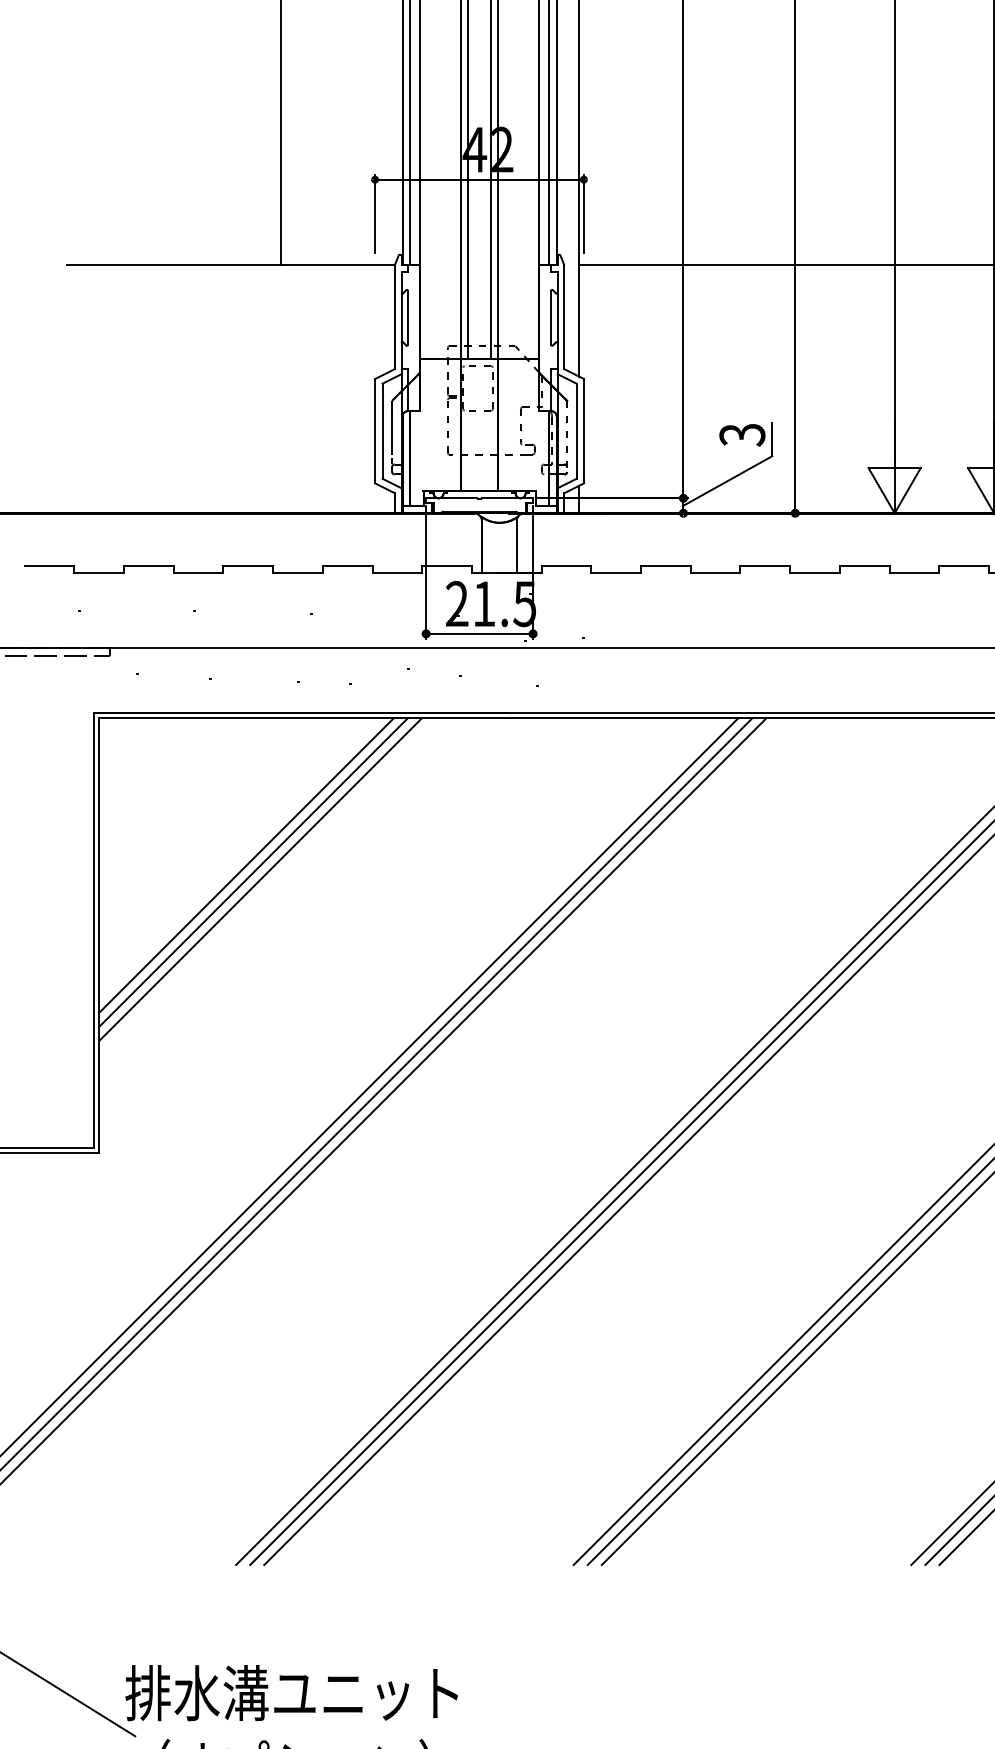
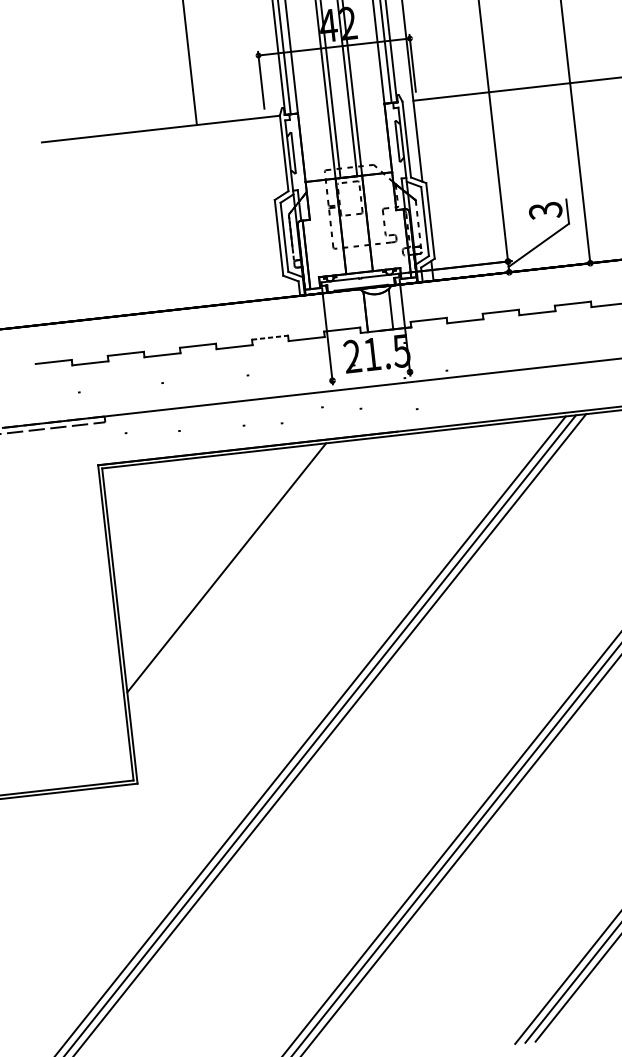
line: (347, 565) -> (269, 337), solid -> dashed
line: (479, 633) -> (371, 376), removed
line: (246, 865) -> (221, 563), removed
line: (260, 879) -> (232, 572), removed

